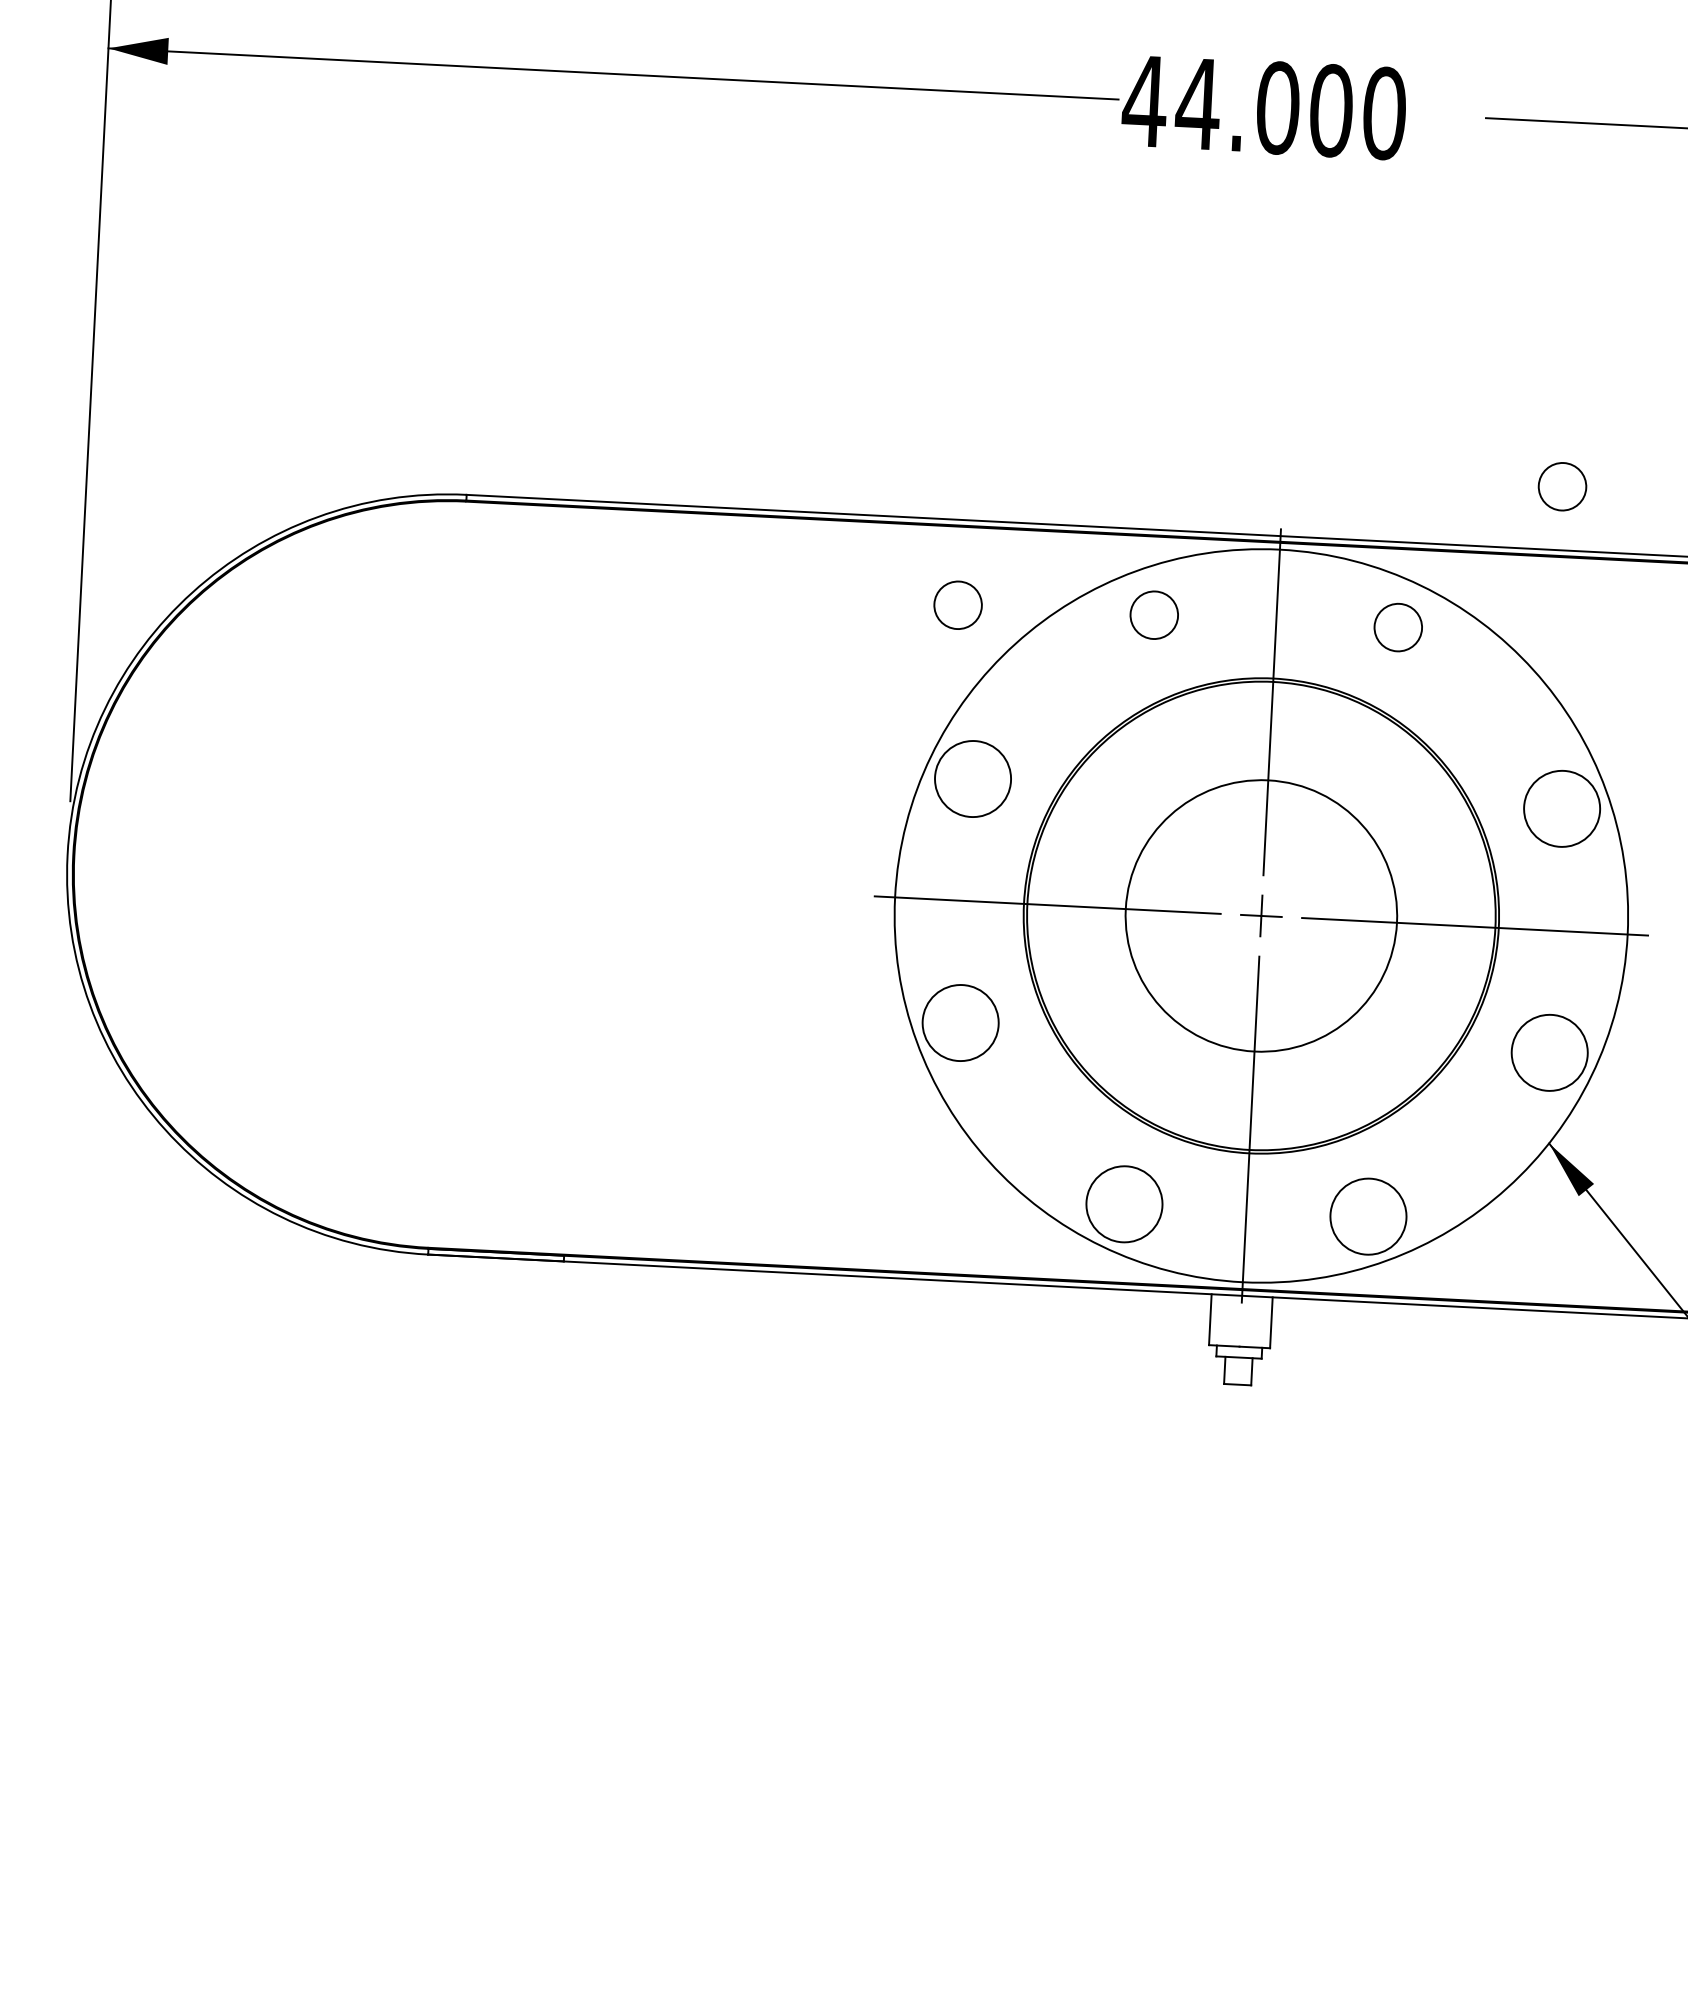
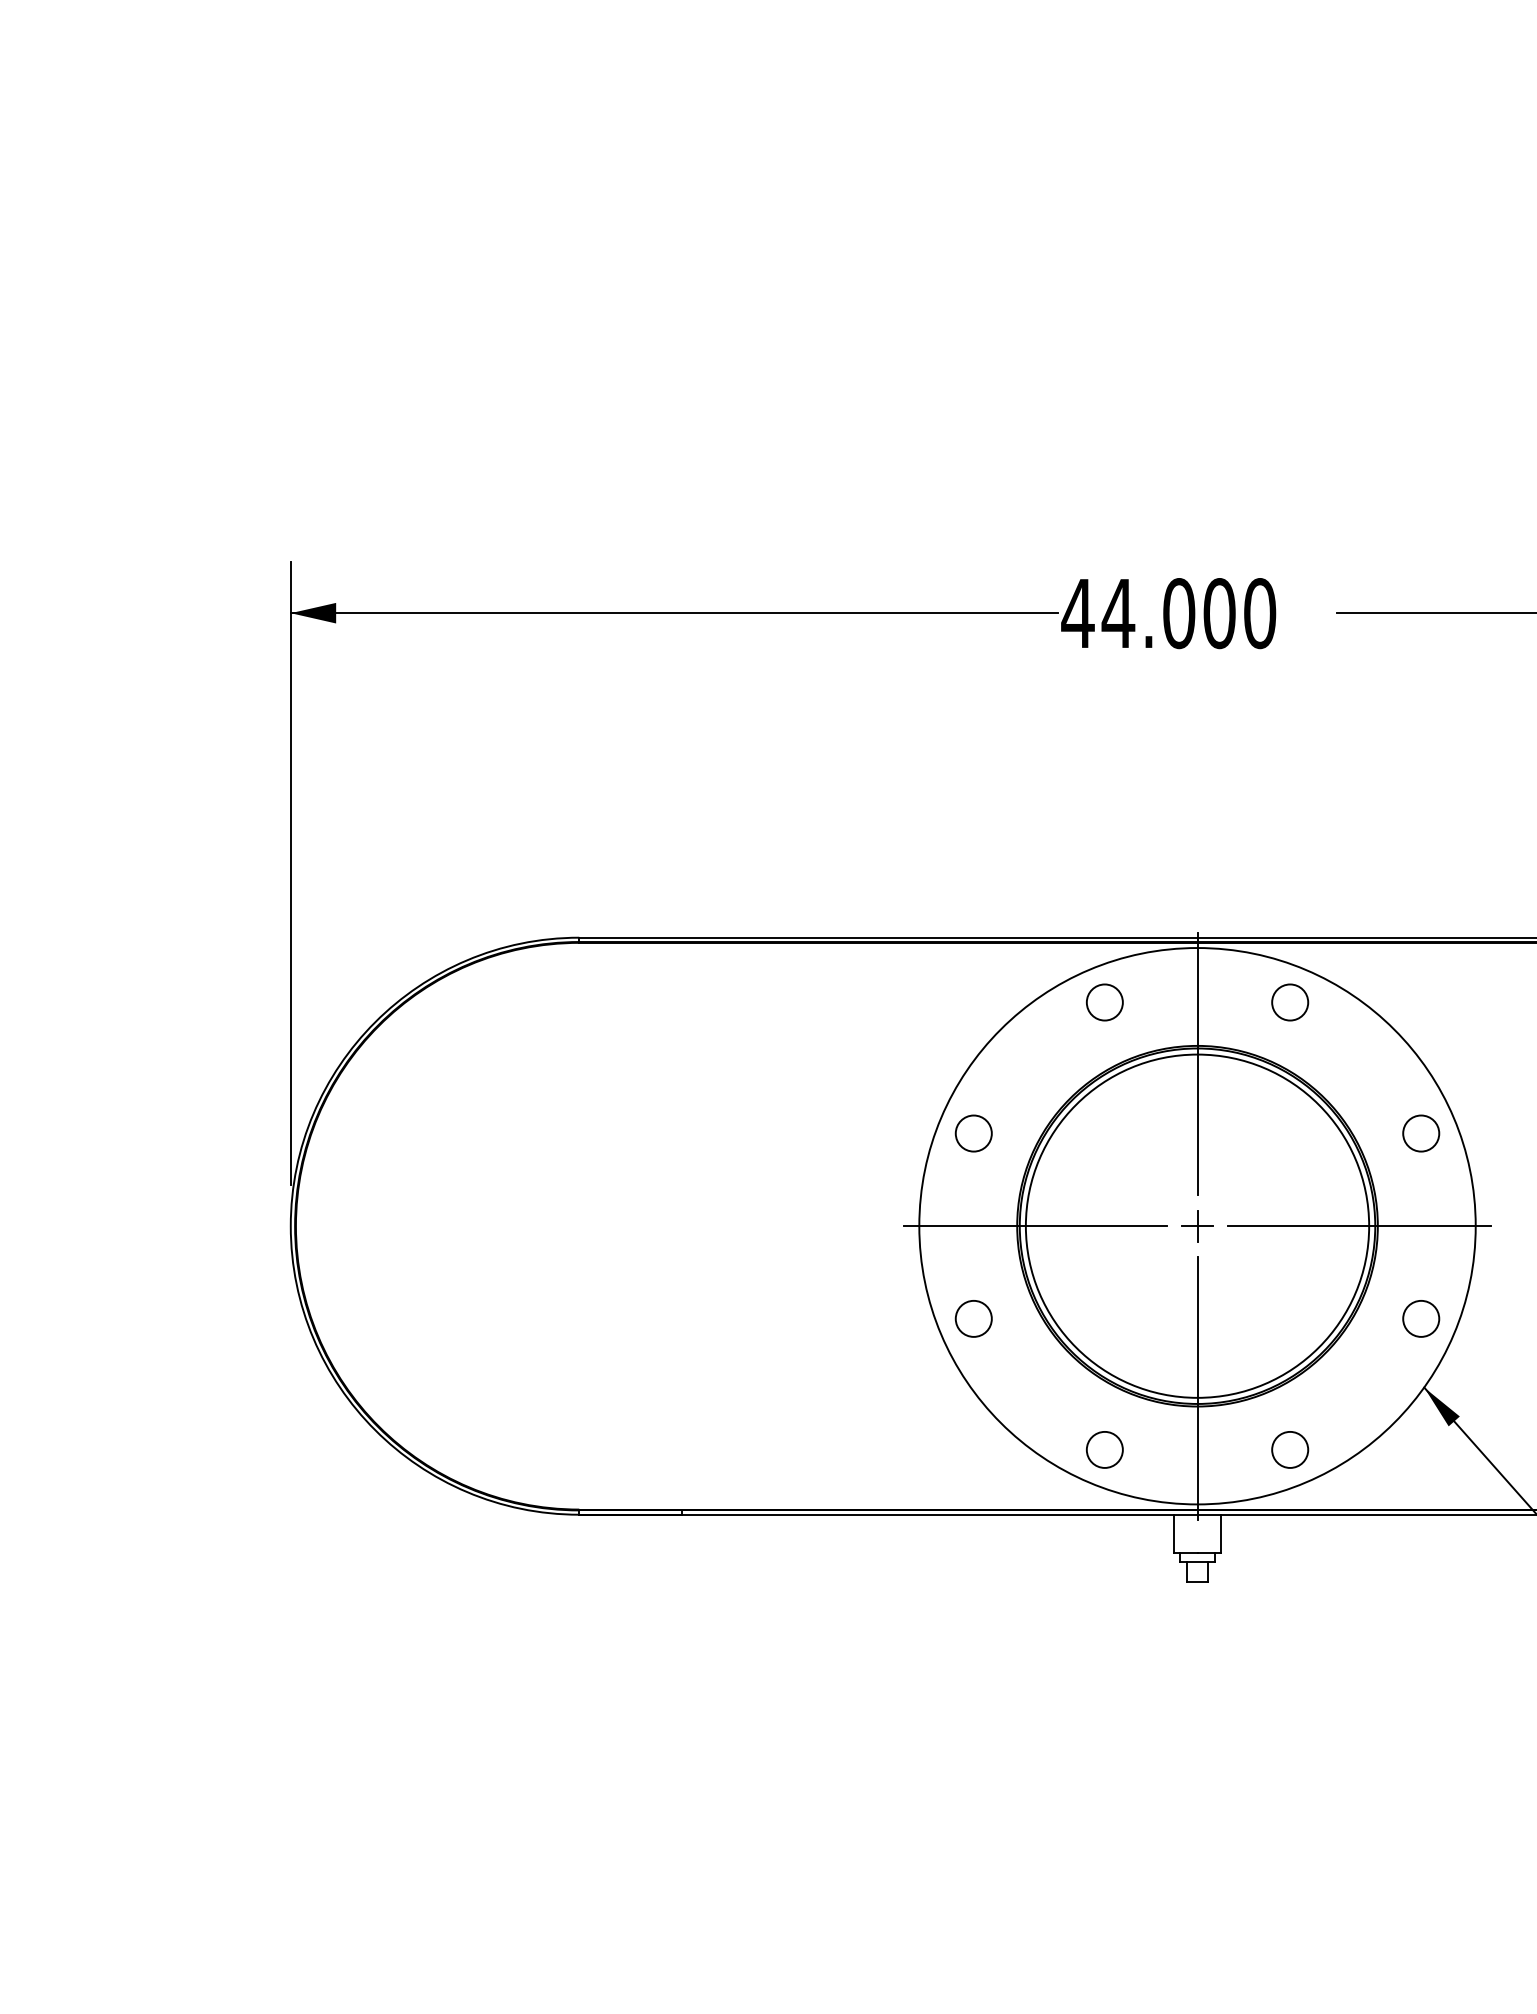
circle: (1562, 486) -> (1409, 889), removed
circle: (957, 605) -> (955, 1002), removed
circle: (972, 778) -> (973, 1133), size x0.62
circle: (1562, 808) -> (1421, 1133), size x0.62
circle: (1261, 915) -> (1197, 1225), size x1.67
circle: (960, 1022) -> (973, 1318), size x0.62
circle: (1550, 1052) -> (1421, 1318), size x0.62
circle: (1124, 1203) -> (1104, 1449), size x0.62
circle: (1368, 1216) -> (1290, 1449), size x0.62

